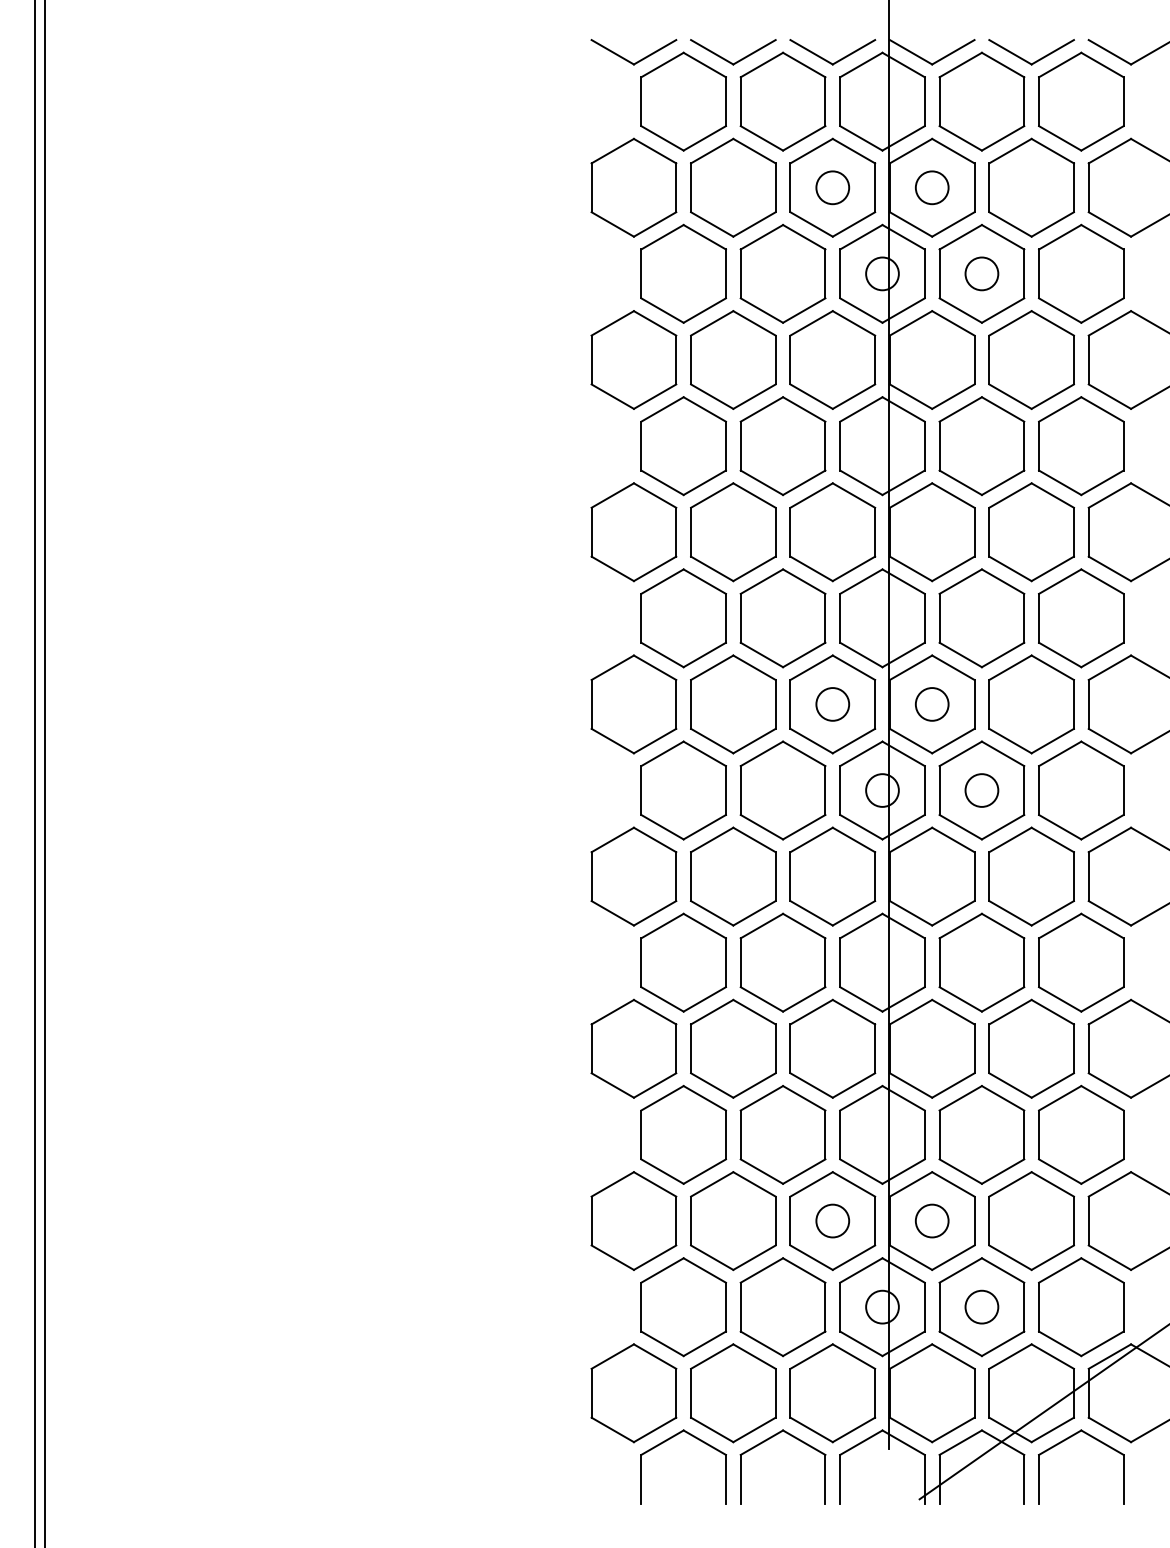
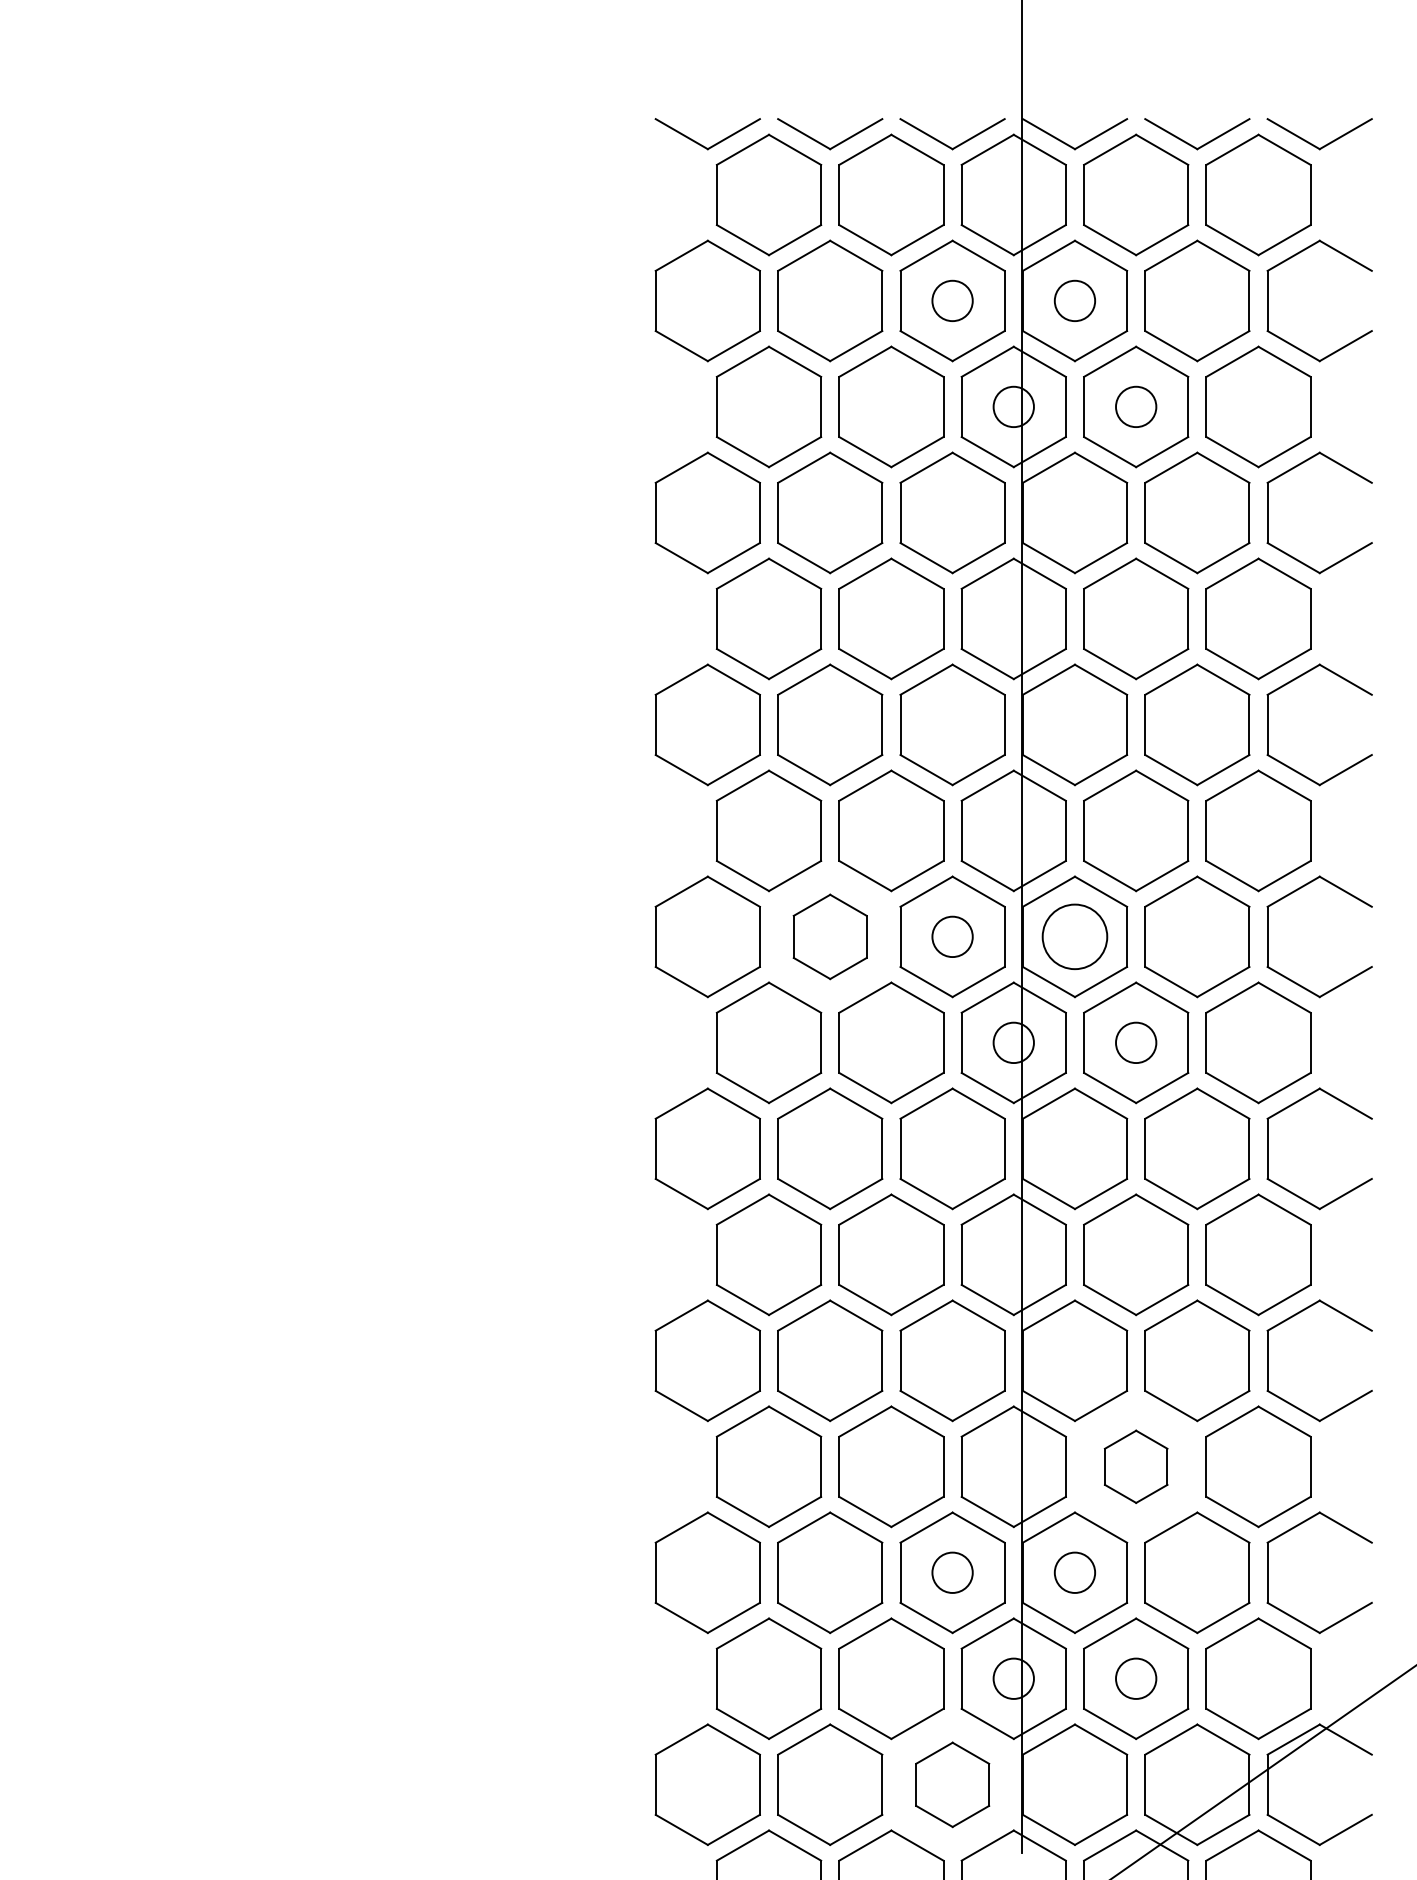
part: (733, 704) -> (830, 936), size x0.7
circle: (931, 704) -> (1074, 936), size x1.6
part: (981, 1134) -> (1135, 1466), size x0.6
part: (832, 1393) -> (952, 1785), size x0.7

